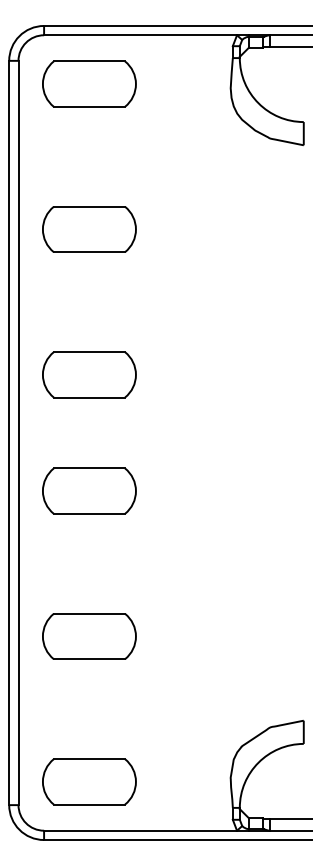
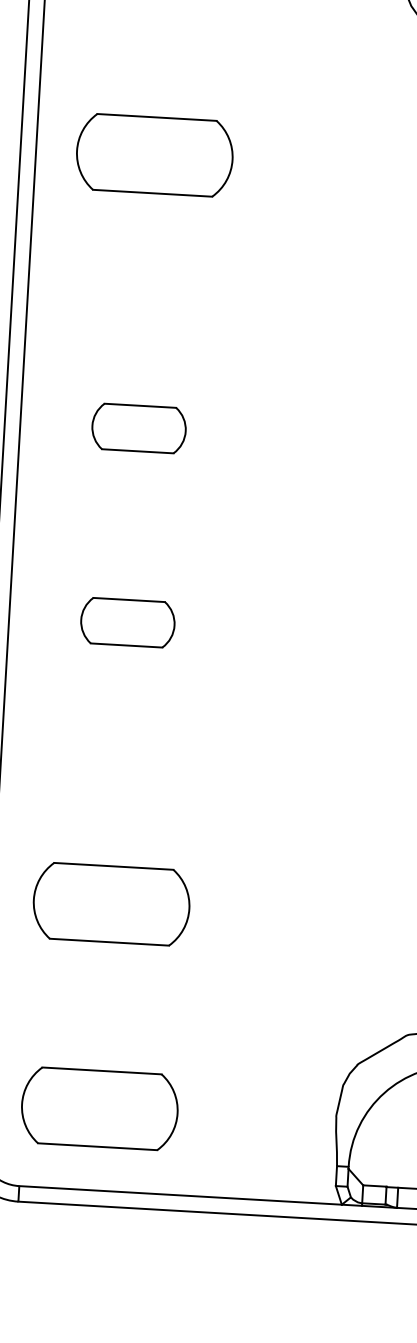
part: (89, 229) -> (154, 155), moved
part: (89, 374) -> (139, 427), size x0.6
part: (89, 490) -> (127, 621), size x0.6
part: (89, 636) -> (111, 904), moved

